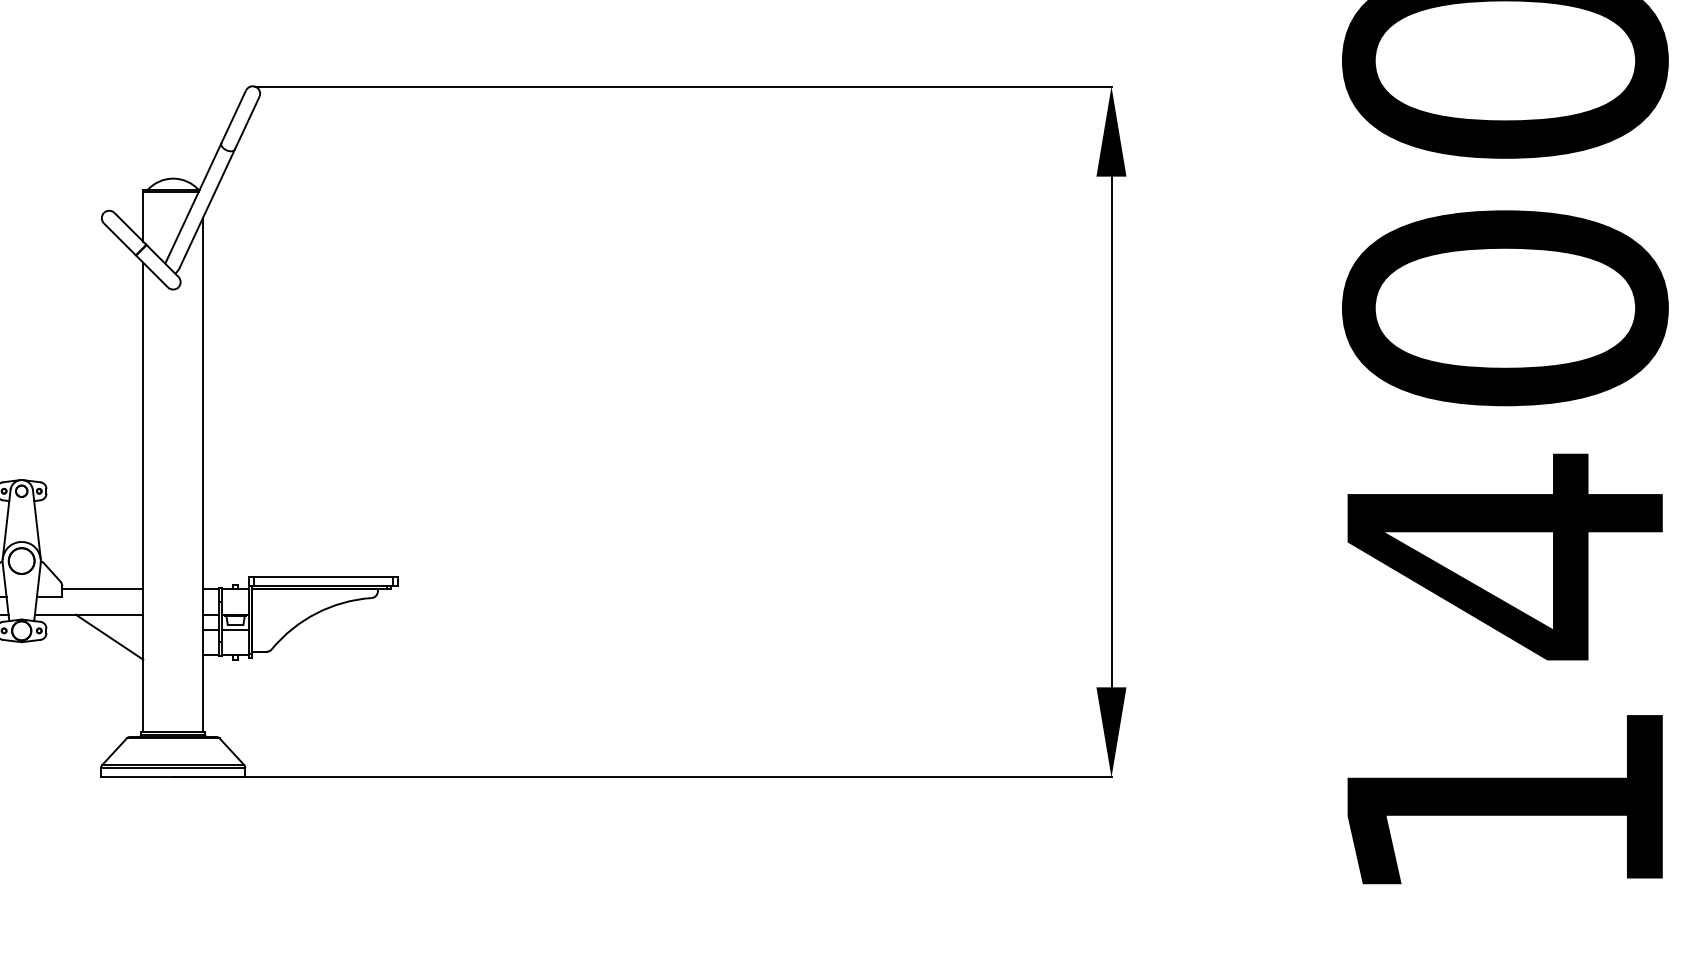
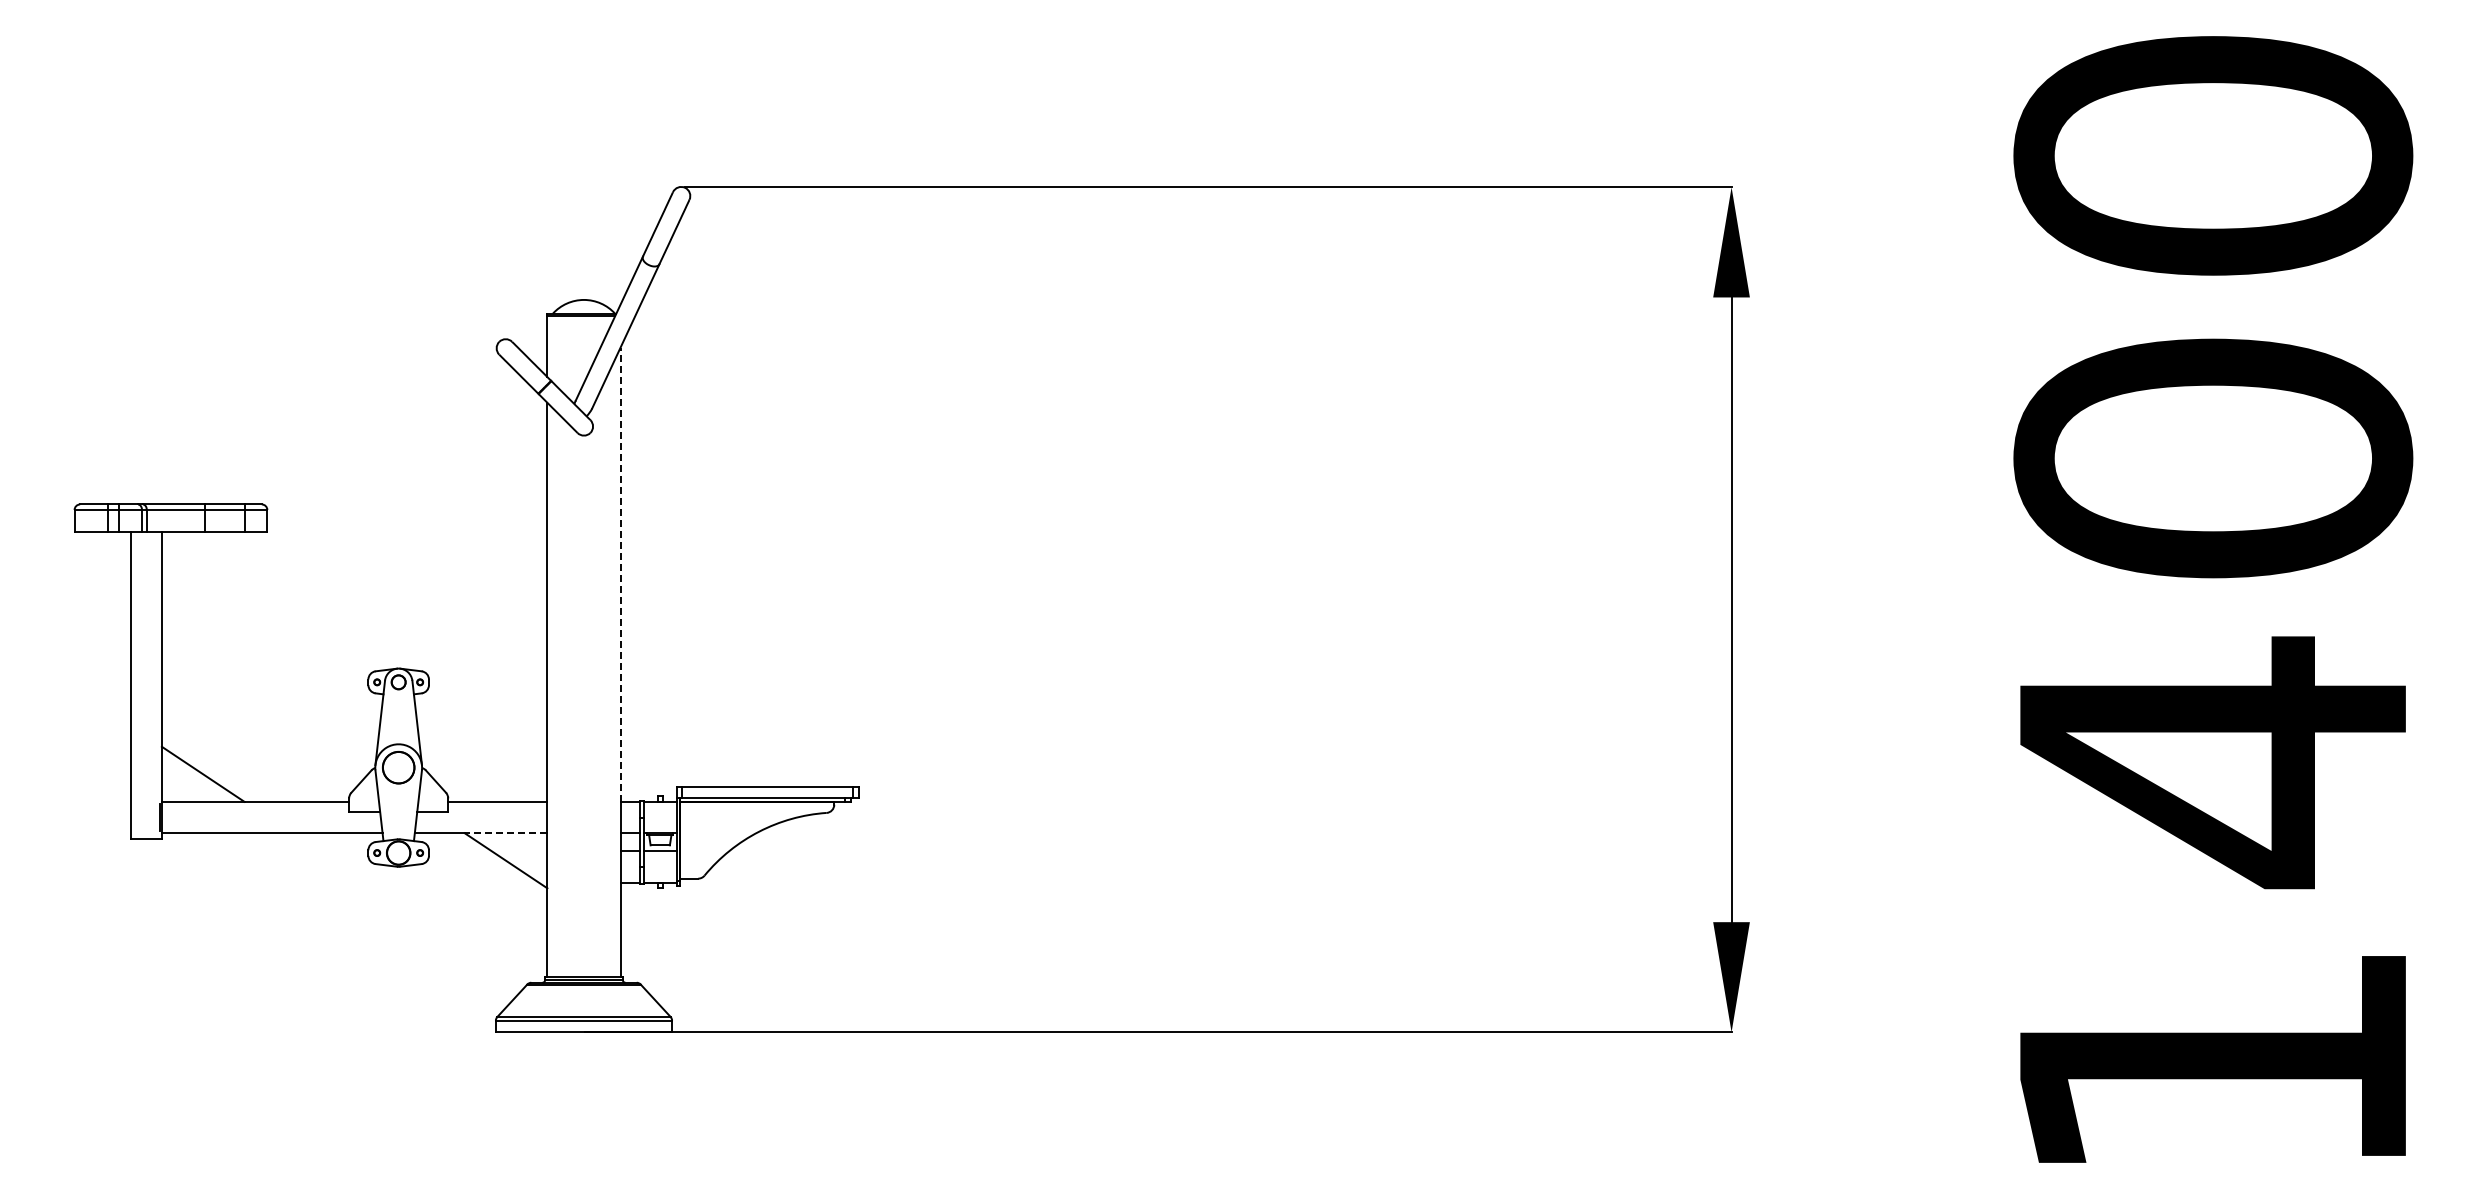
line: (203, 403) -> (620, 574), solid -> dashed
line: (109, 614) -> (505, 833), solid -> dashed

